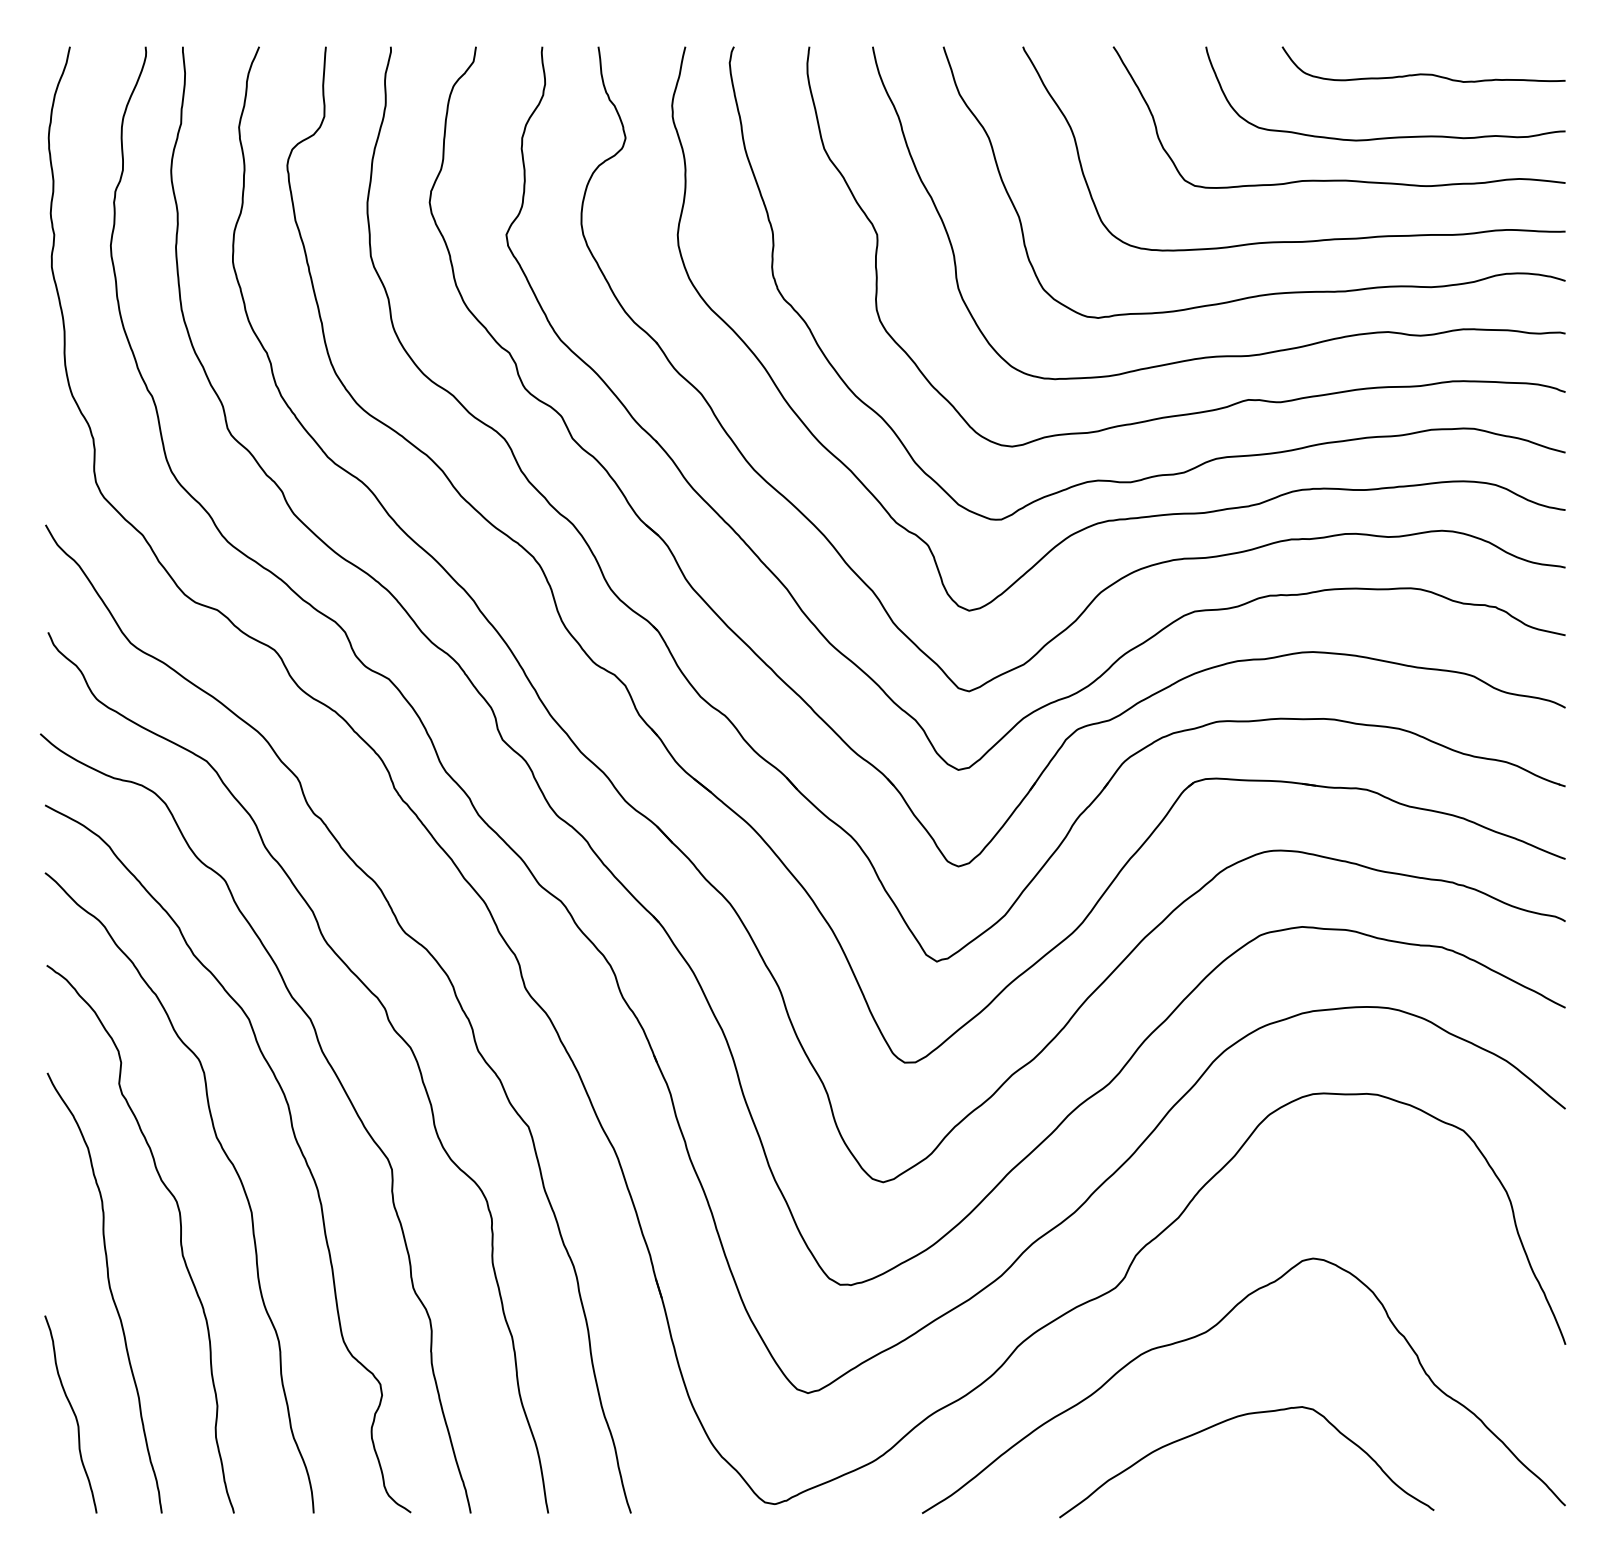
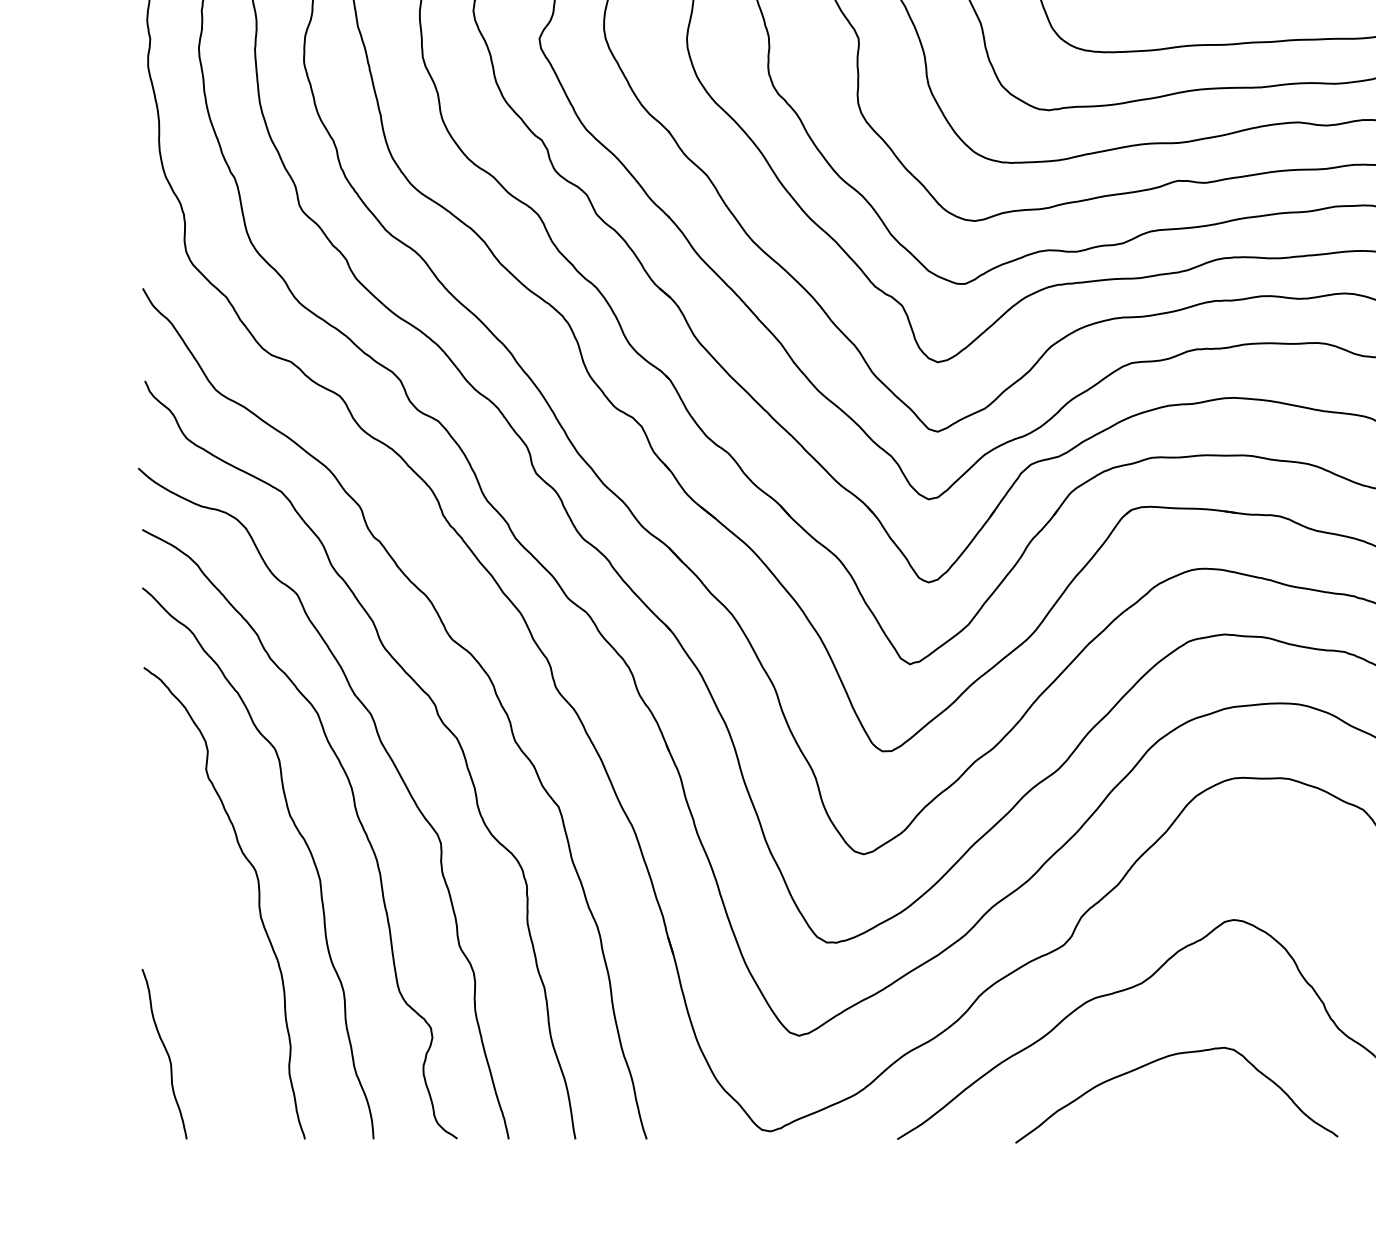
curve: (109, 1290) -> (197, 947), removed

